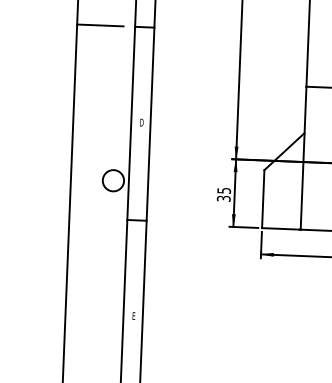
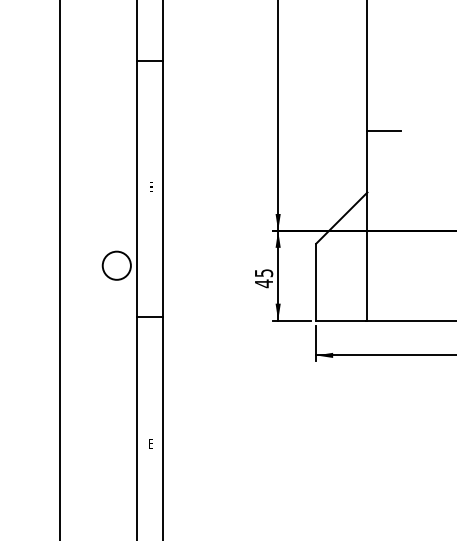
line: (99, 25) -> (90, 60), removed
text: (141, 122) -> (151, 187), D -> E
text: (223, 198) -> (263, 283), 35 -> 45

